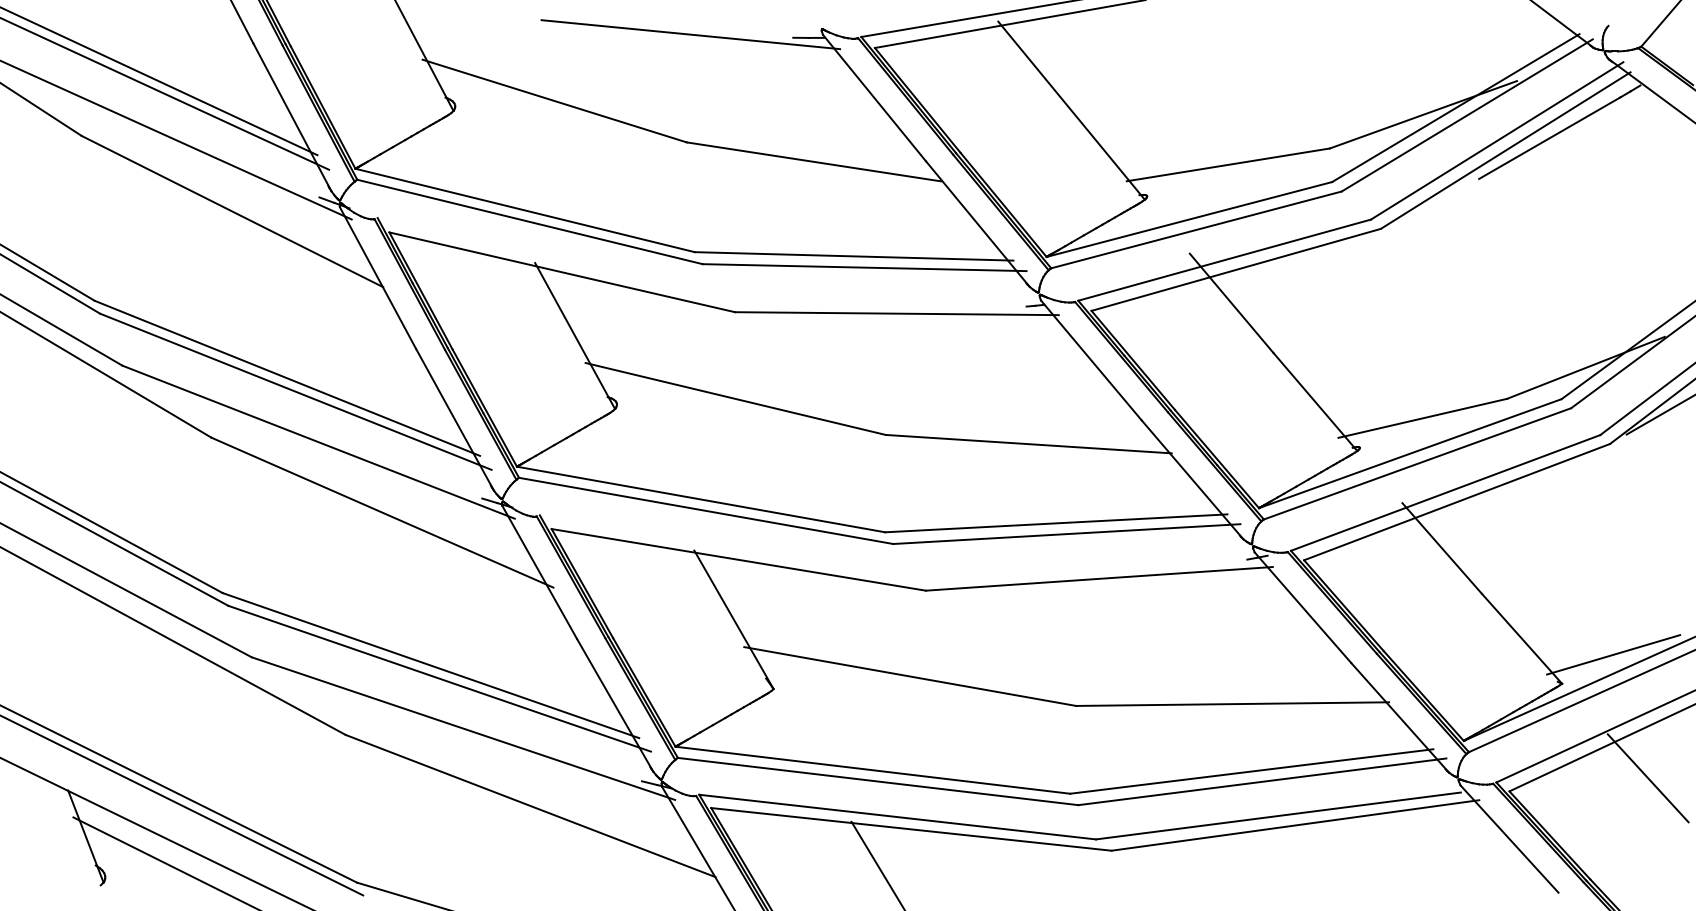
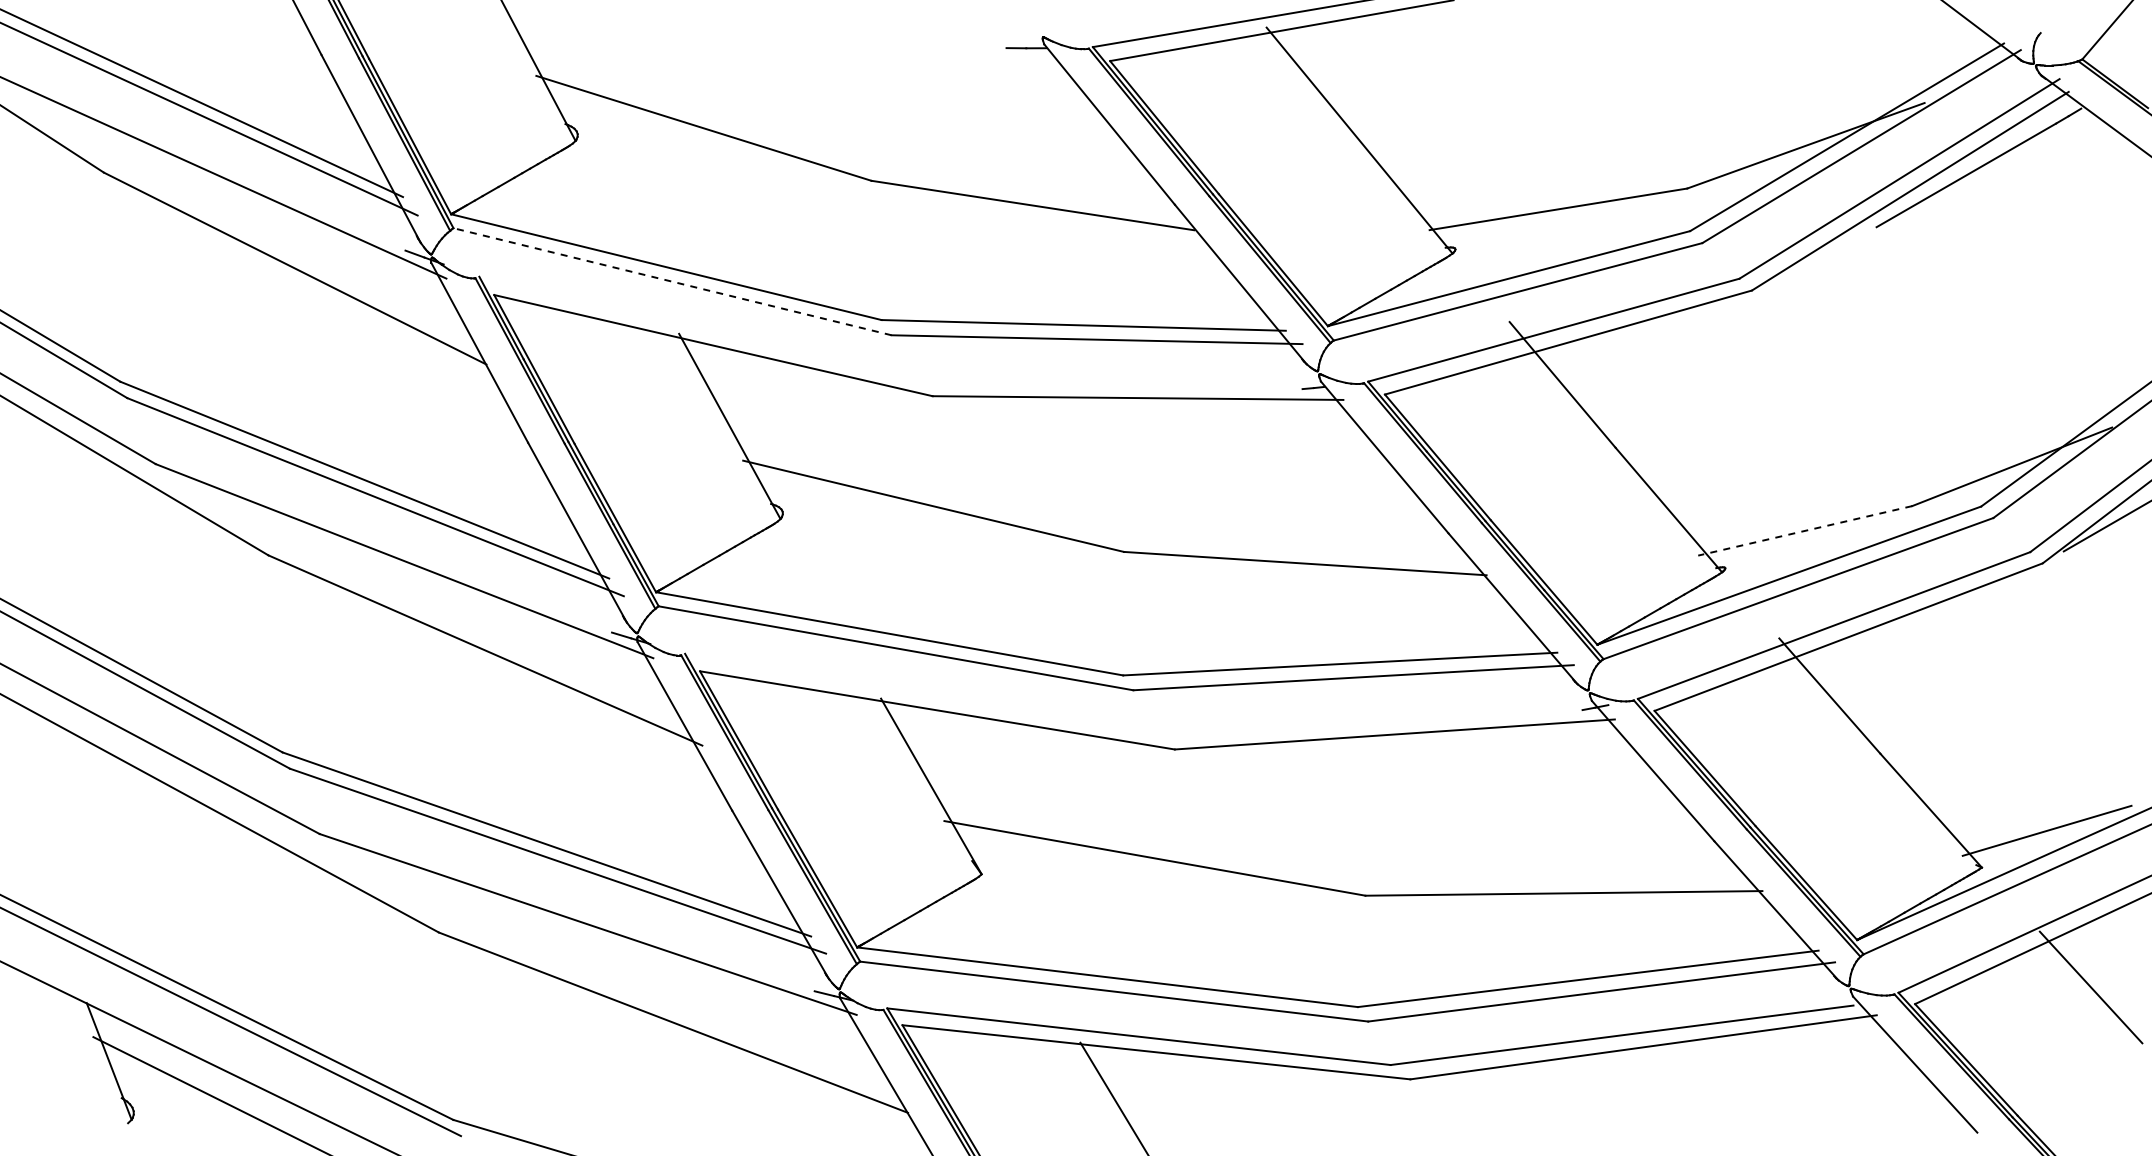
line: (690, 34) -> (876, 43), removed
line: (529, 221) -> (672, 281), solid -> dashed
line: (1423, 418) -> (1805, 530), solid -> dashed

